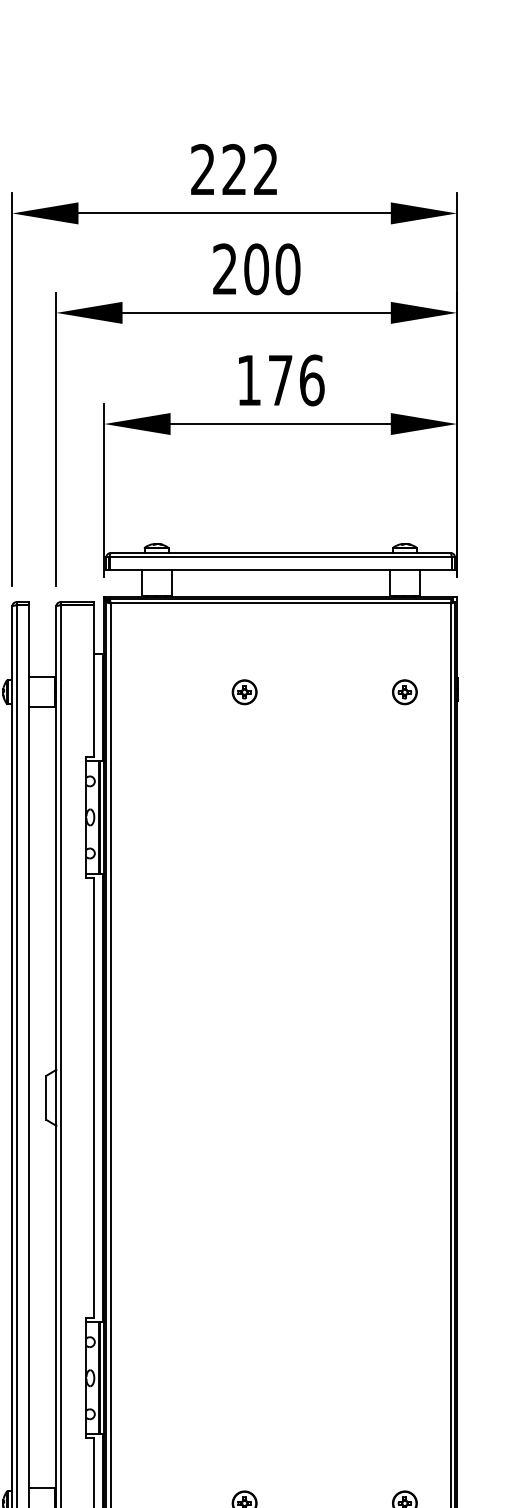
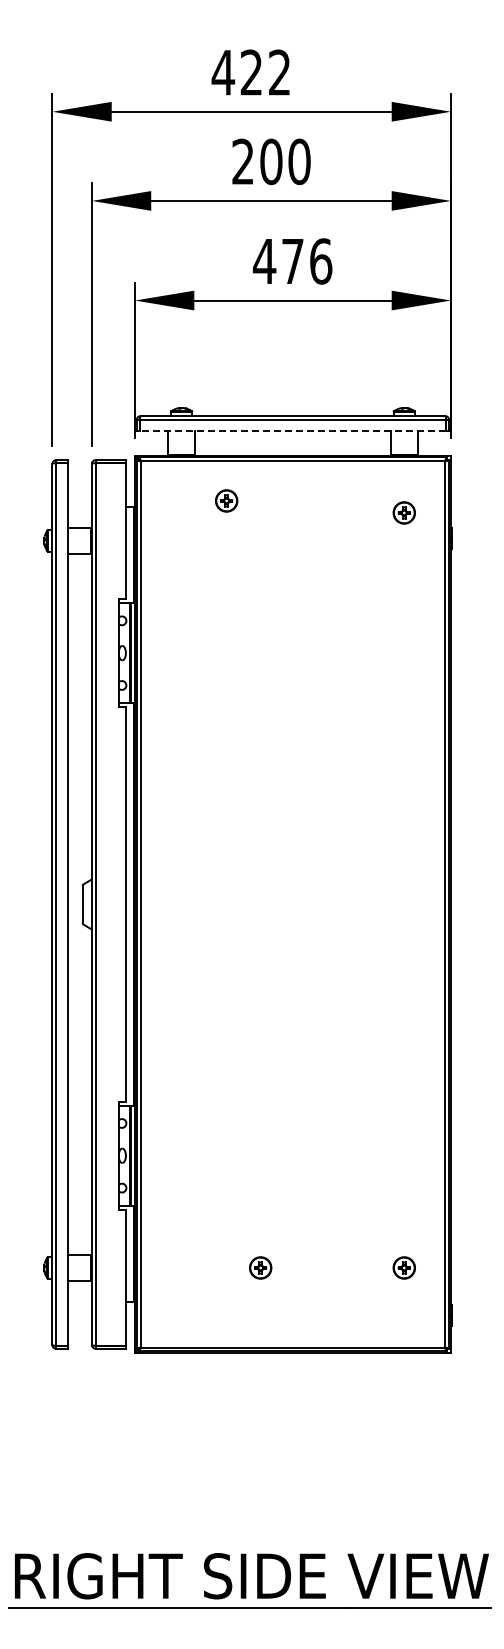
text: (203, 169) -> (223, 72), 222 -> 422
text: (248, 380) -> (264, 261), 176 -> 476
line: (280, 570) -> (292, 431), solid -> dashed
part: (244, 691) -> (226, 500), moved
part: (404, 691) -> (403, 512), moved

